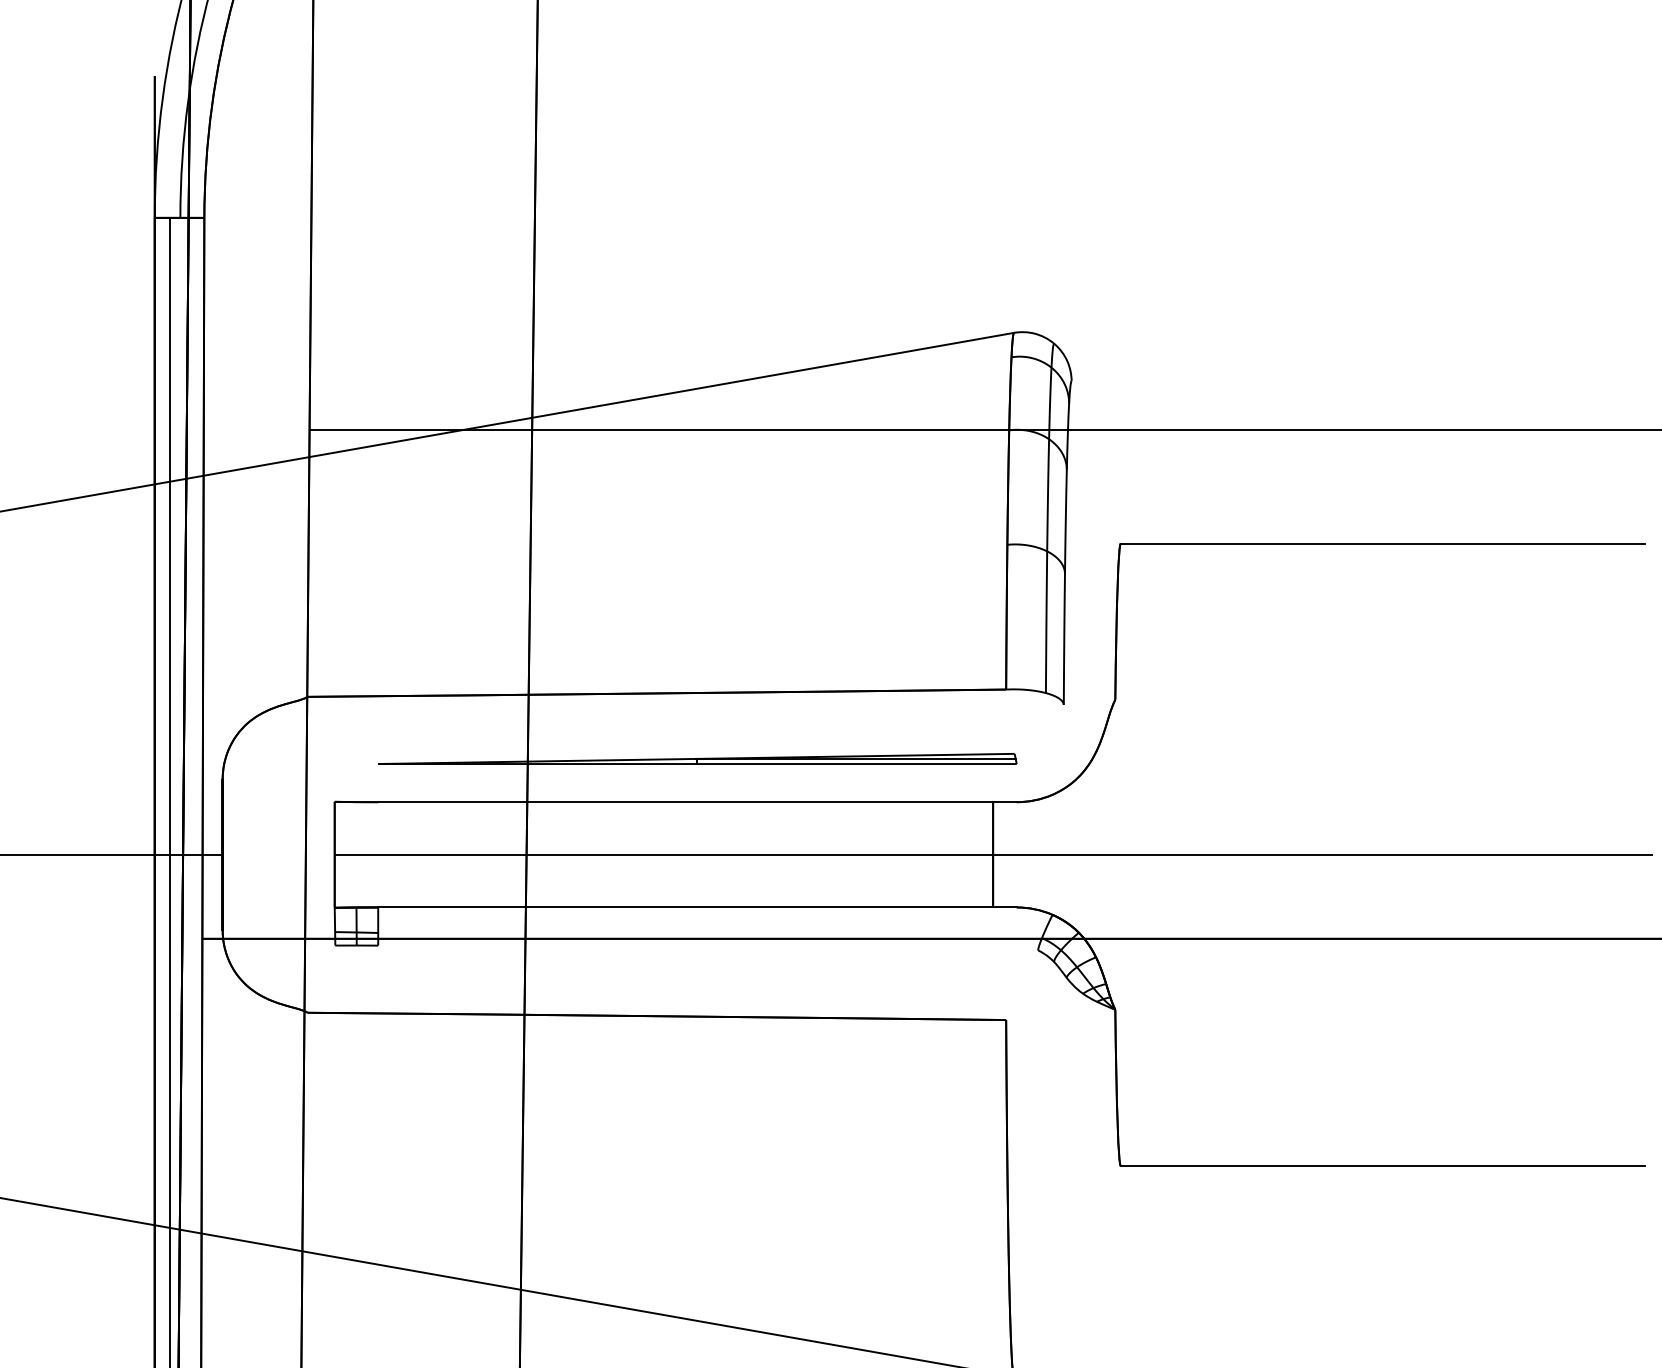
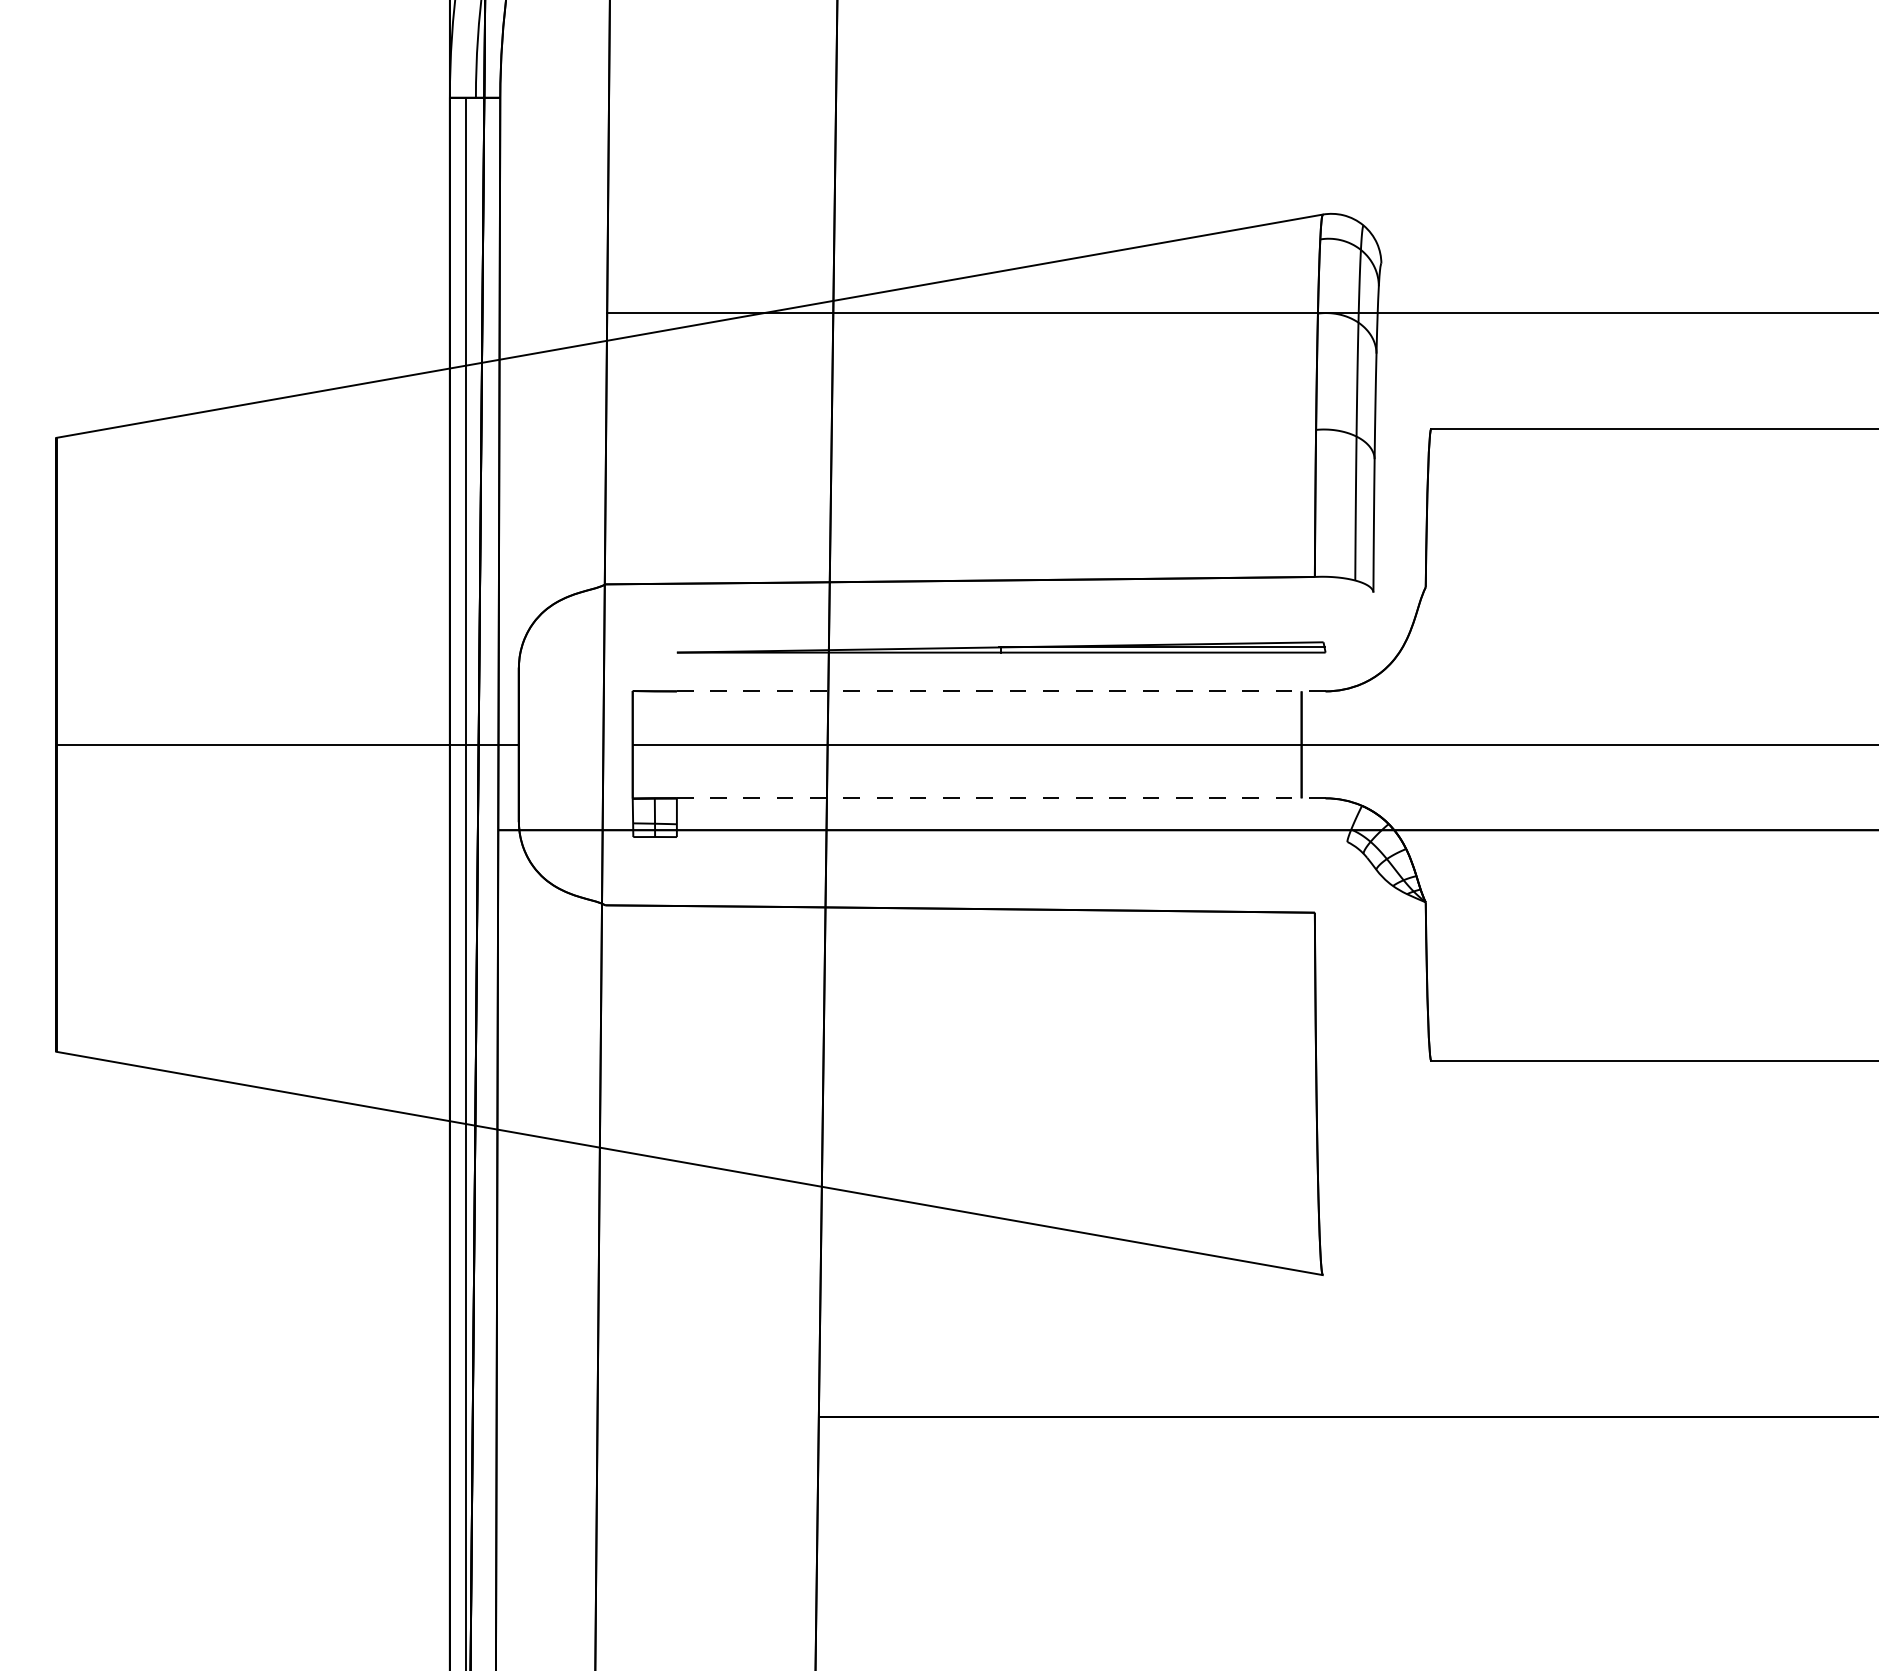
line: (697, 802) -> (1001, 691), solid -> dashed
line: (697, 907) -> (1001, 798), solid -> dashed

